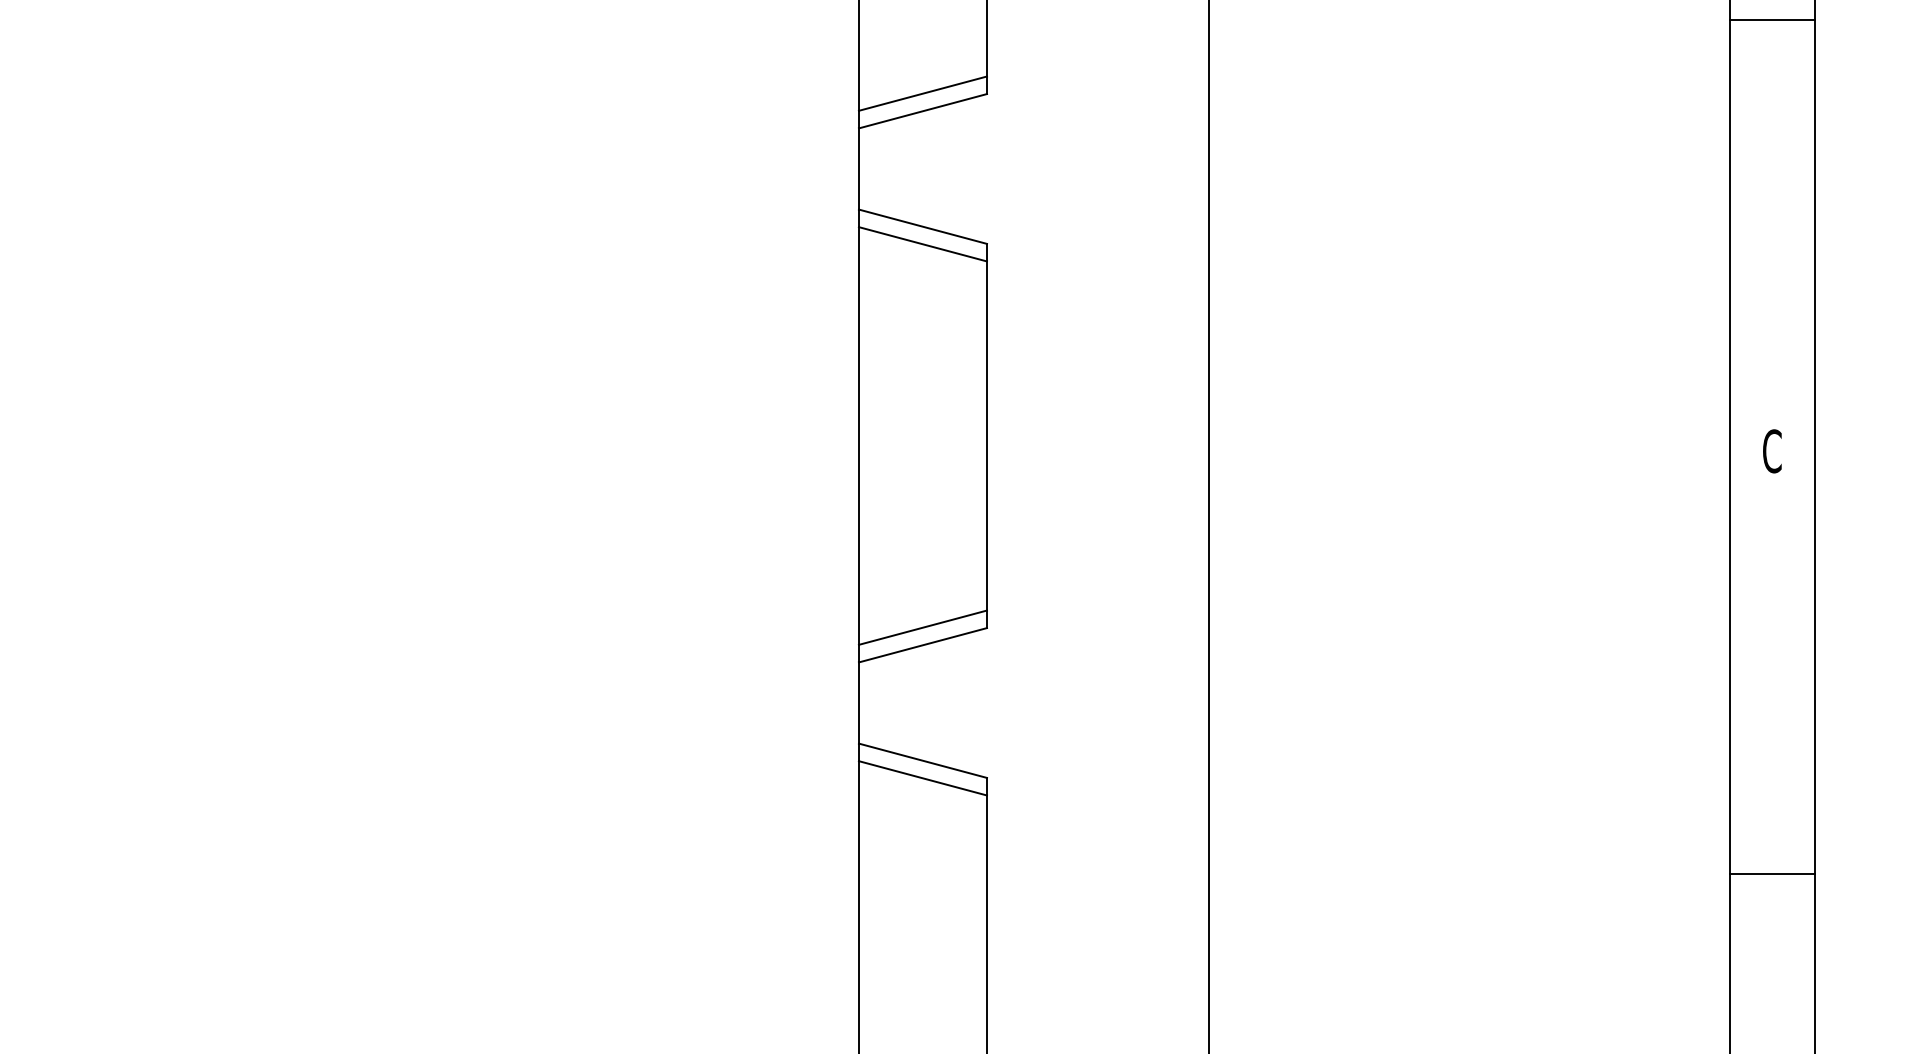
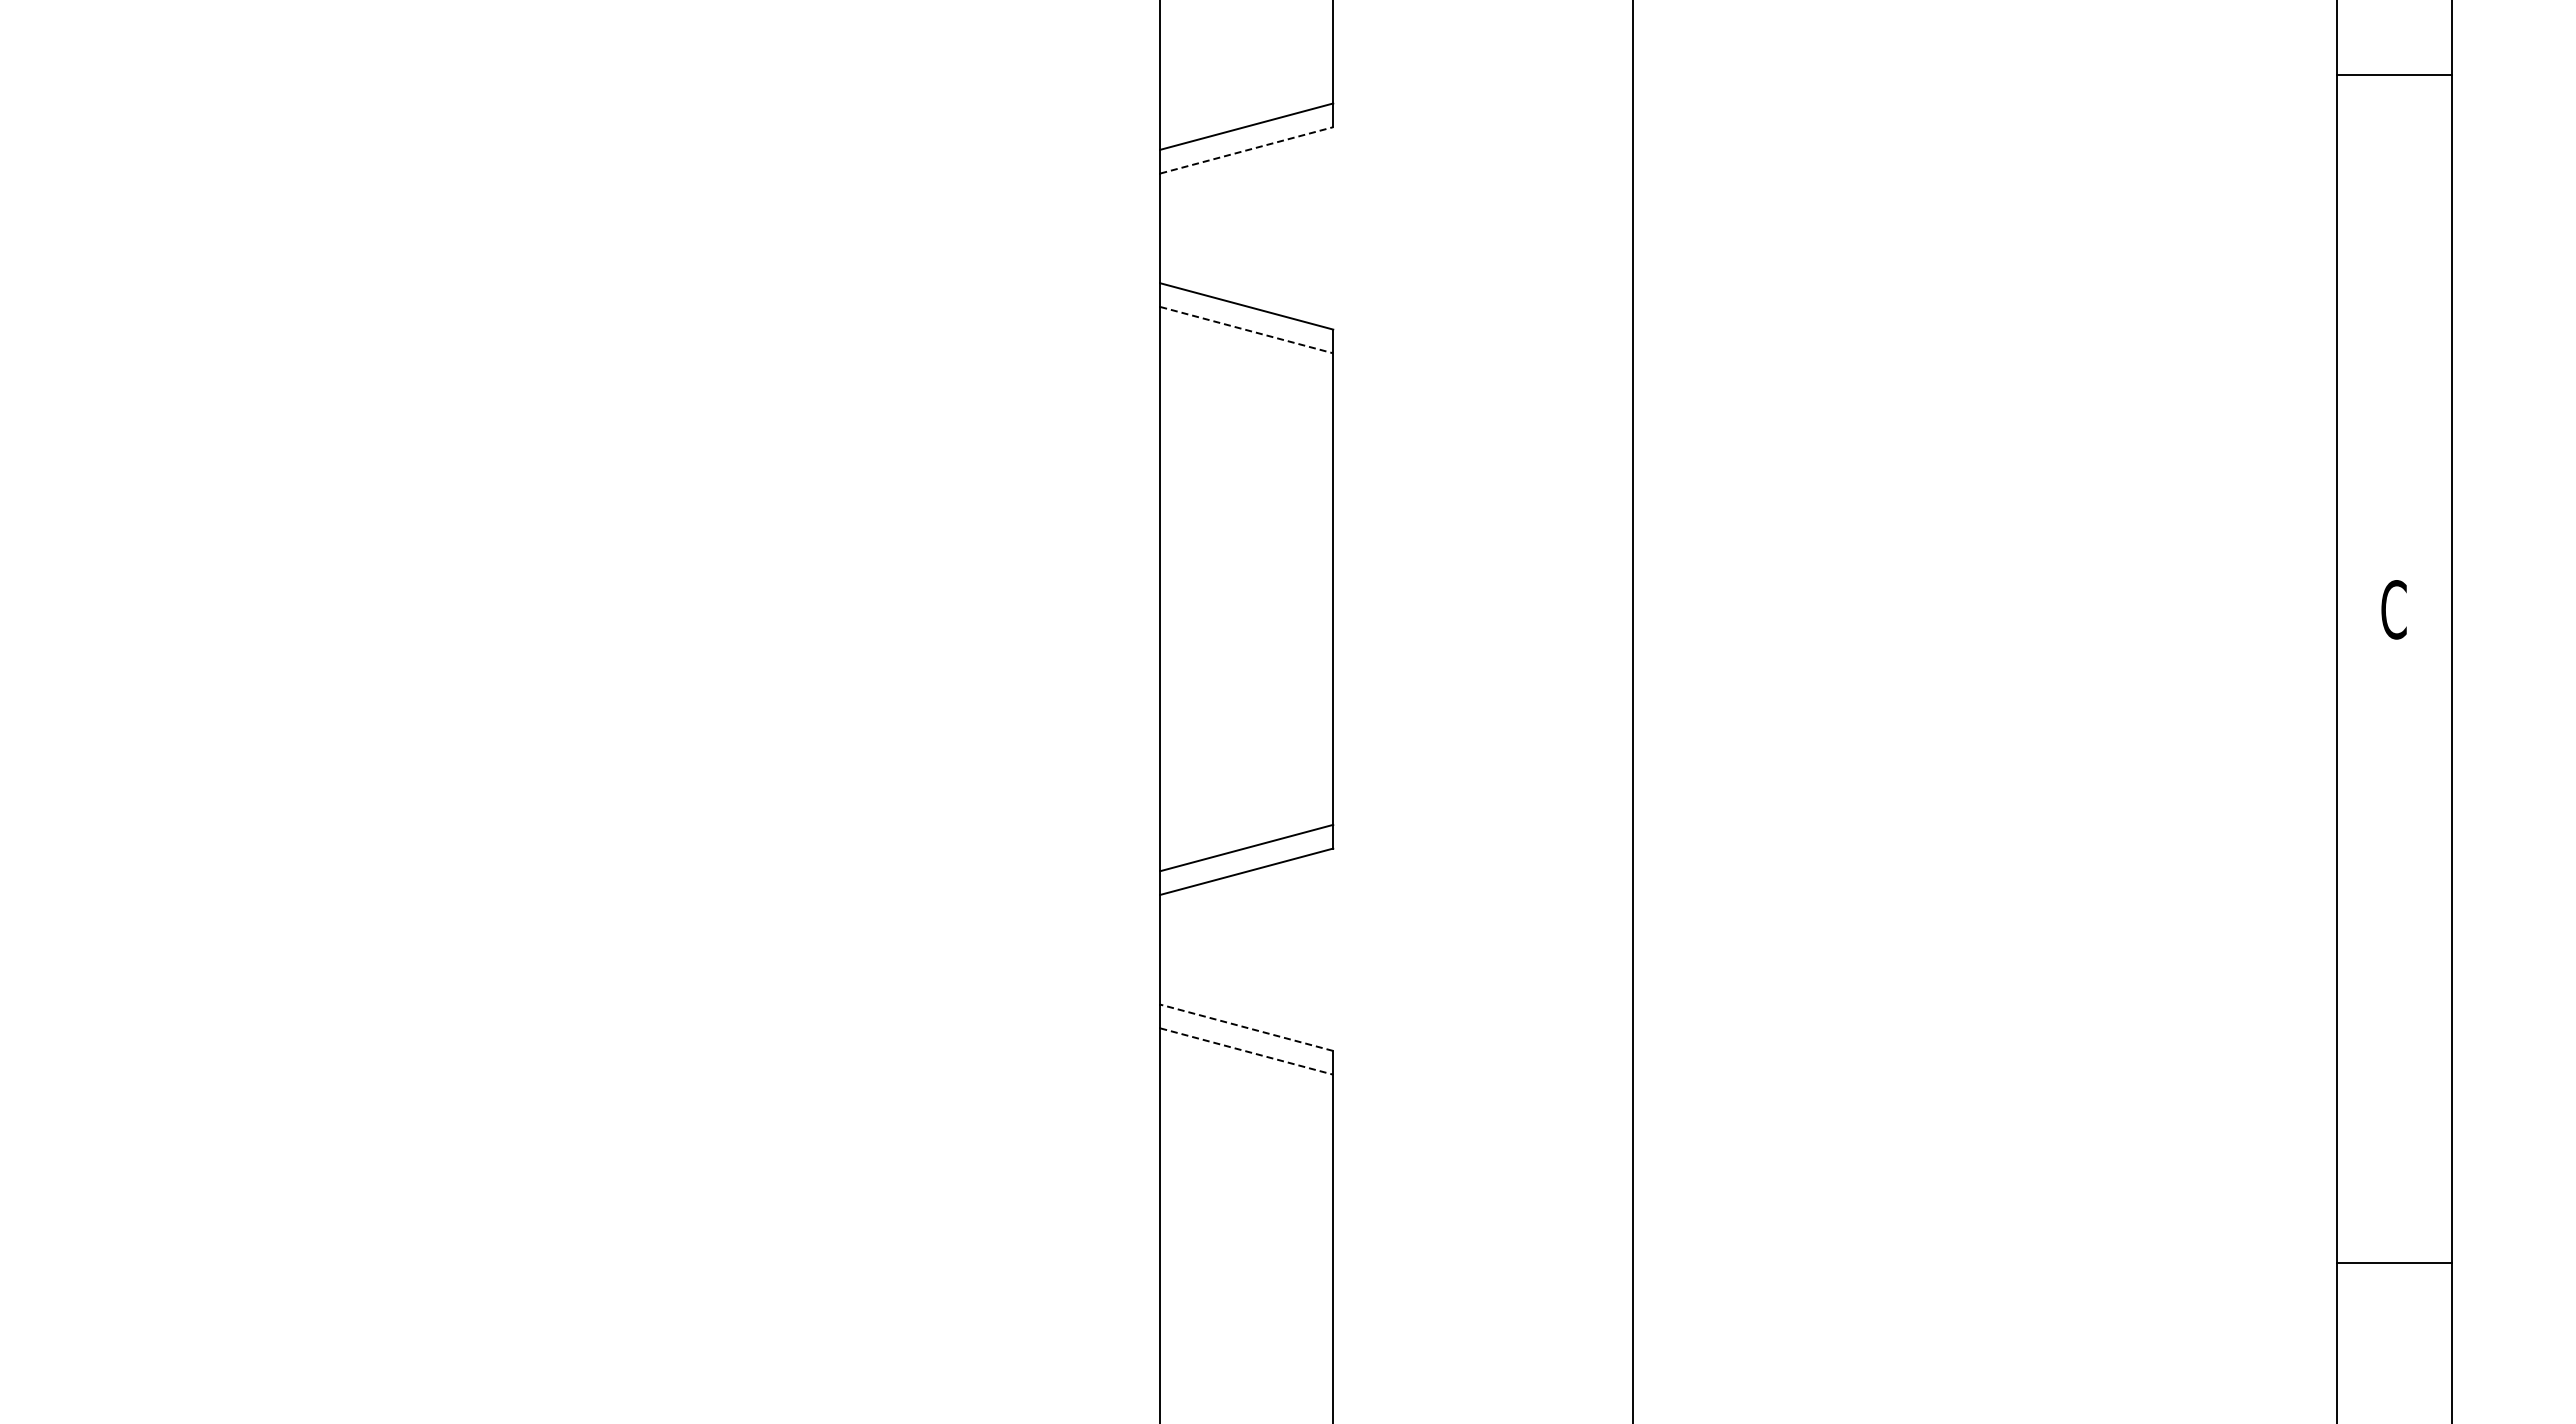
line: (1772, 19) -> (2394, 74), moved
line: (922, 111) -> (1246, 150), solid -> dashed
line: (922, 244) -> (1246, 330), solid -> dashed
line: (922, 760) -> (1246, 1027), solid -> dashed
line: (922, 778) -> (1246, 1051), solid -> dashed
line: (1772, 873) -> (2394, 1263), moved

